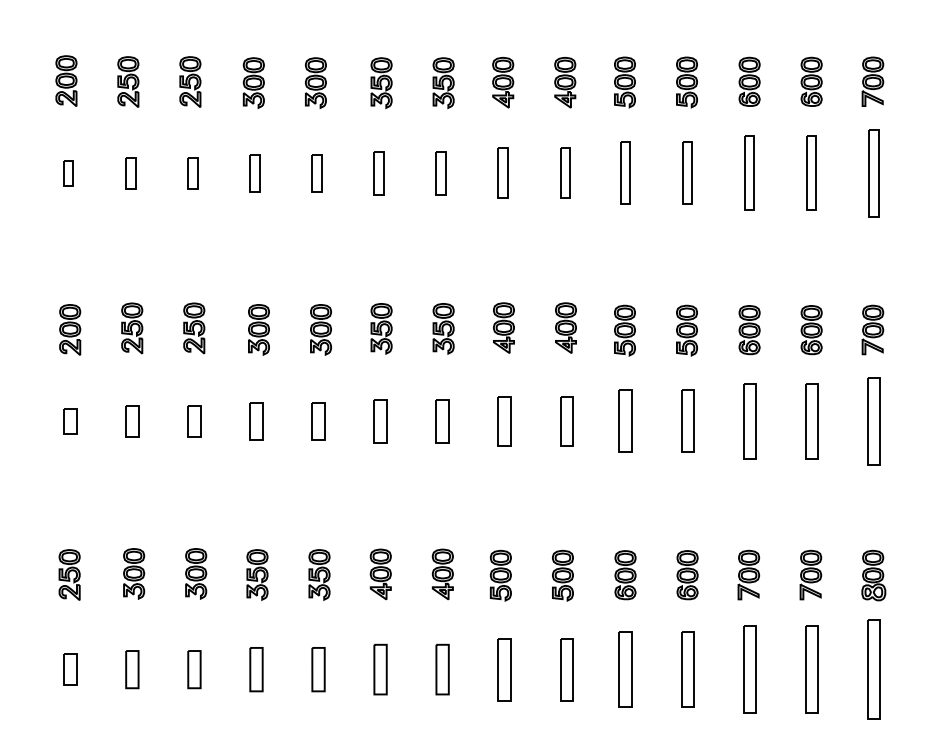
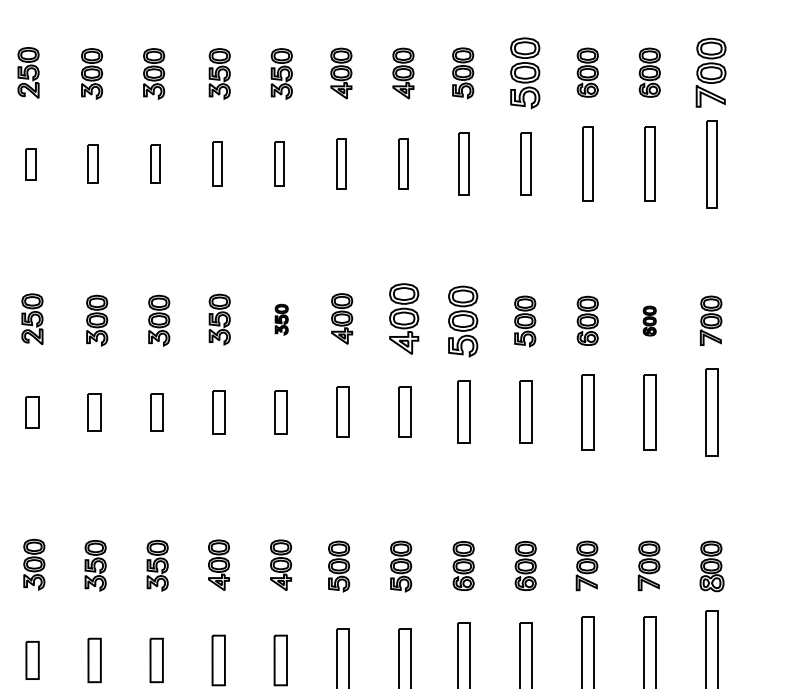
part: (872, 81) -> (710, 72), size x1.4
part: (686, 82) -> (524, 73), size x1.4
part: (565, 327) -> (403, 318), size x1.4
part: (443, 328) -> (281, 319), size x0.6
part: (624, 330) -> (462, 321), size x1.4
part: (811, 330) -> (649, 321), size x0.6

